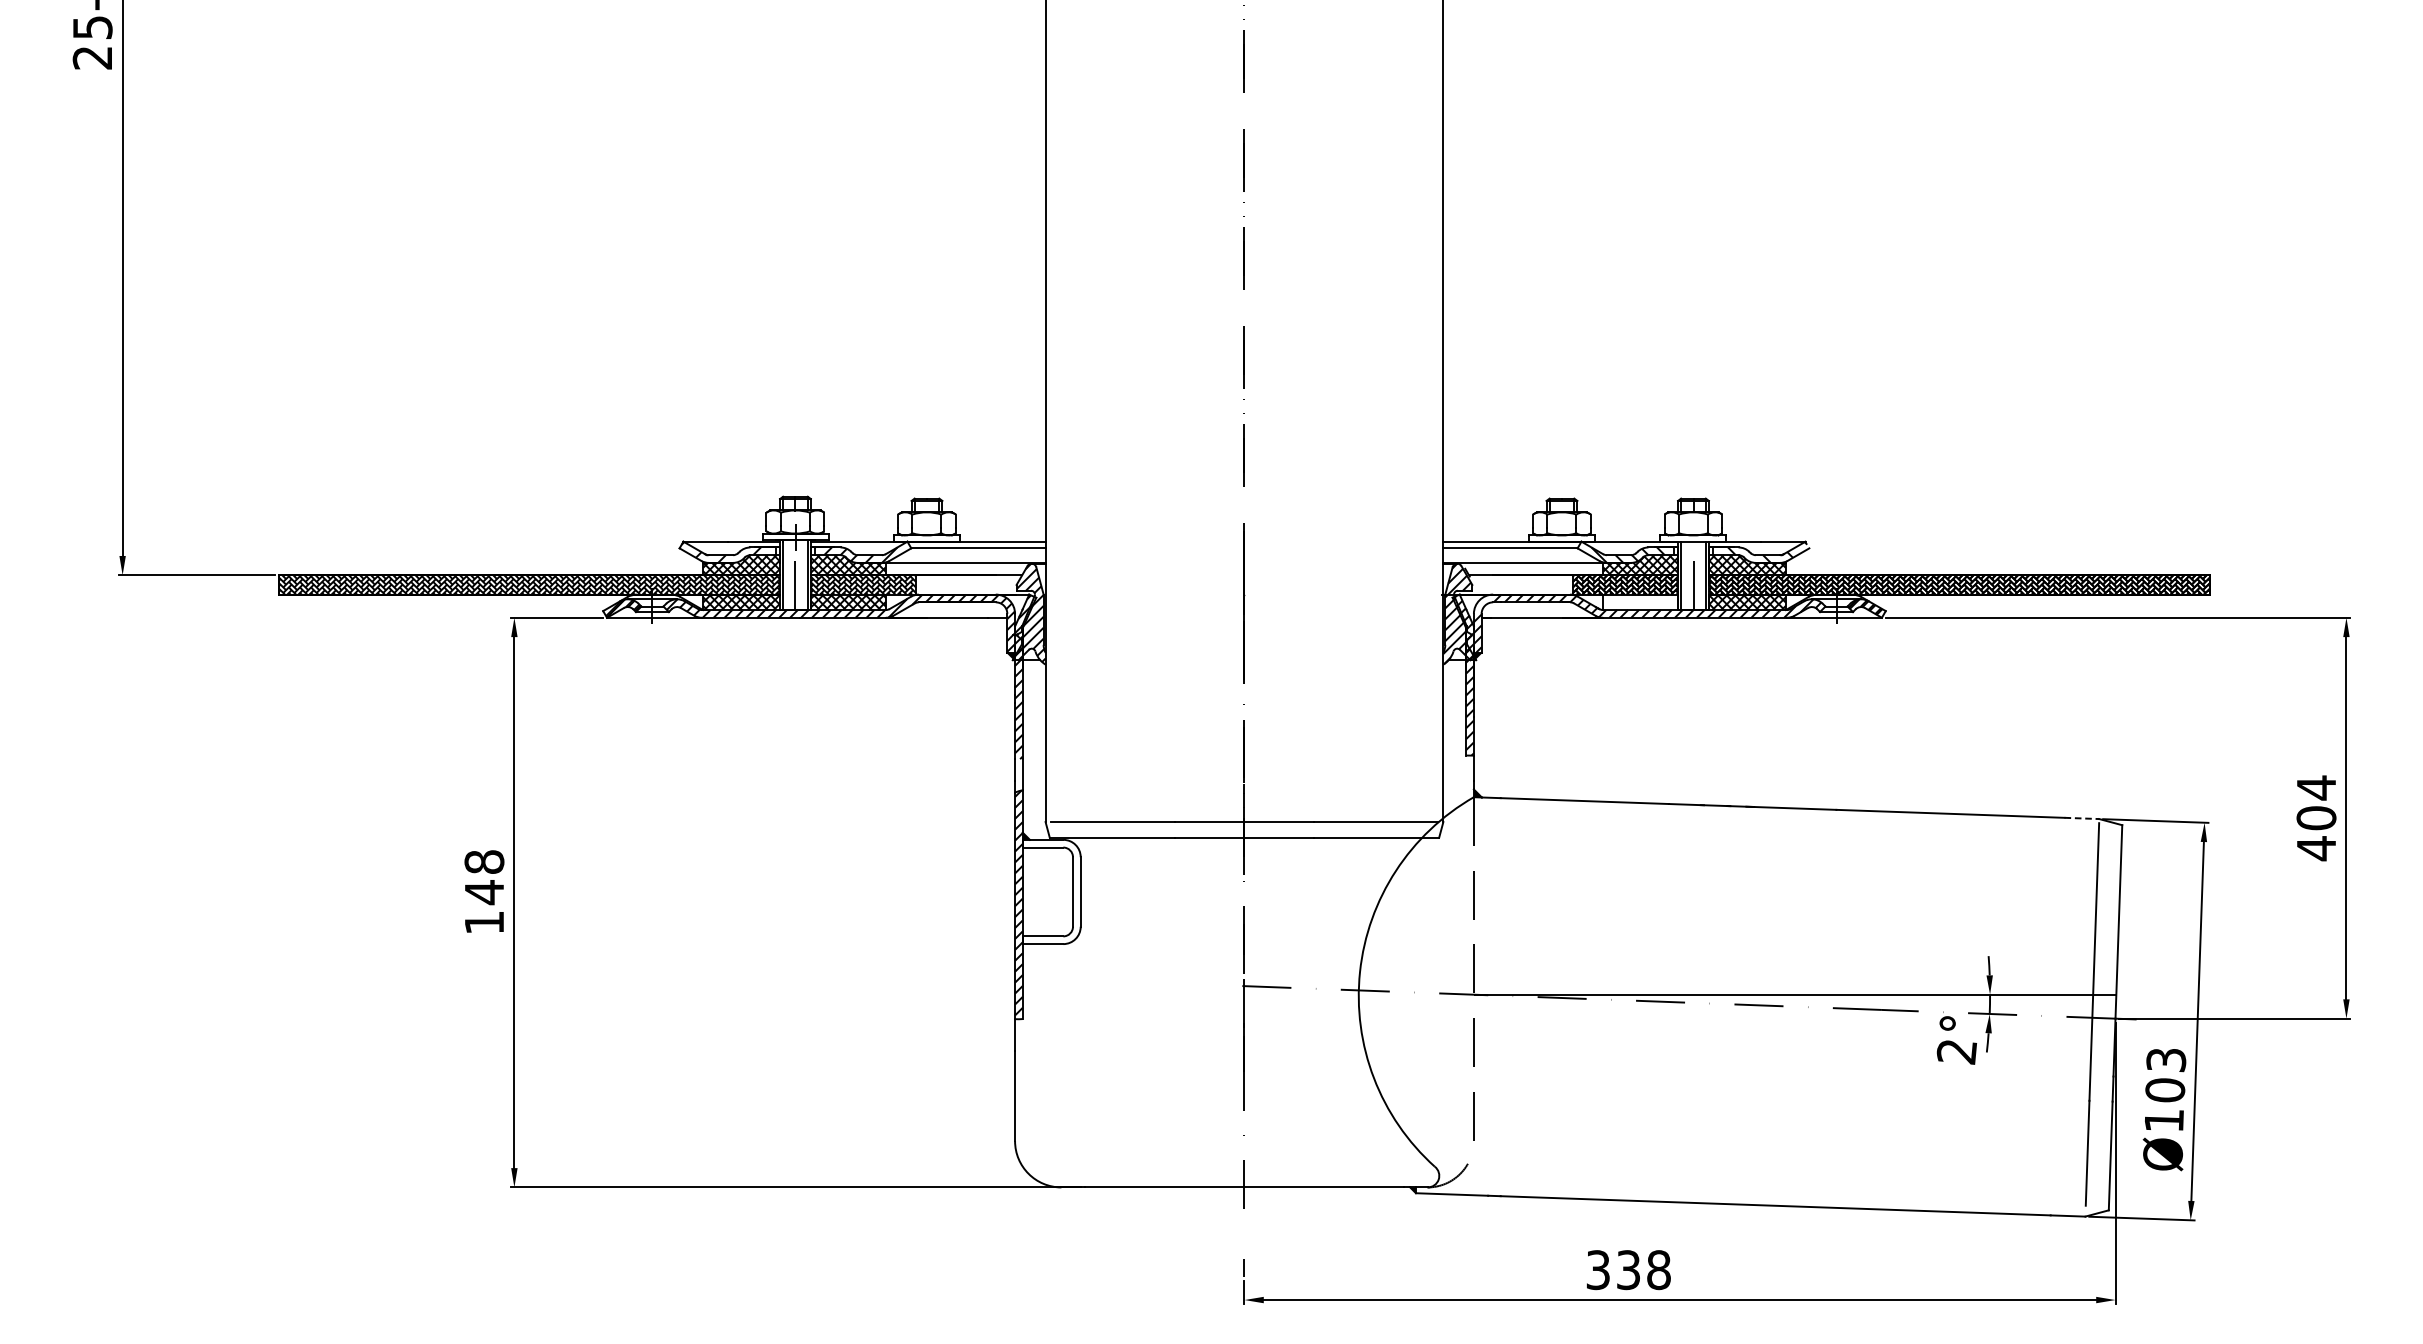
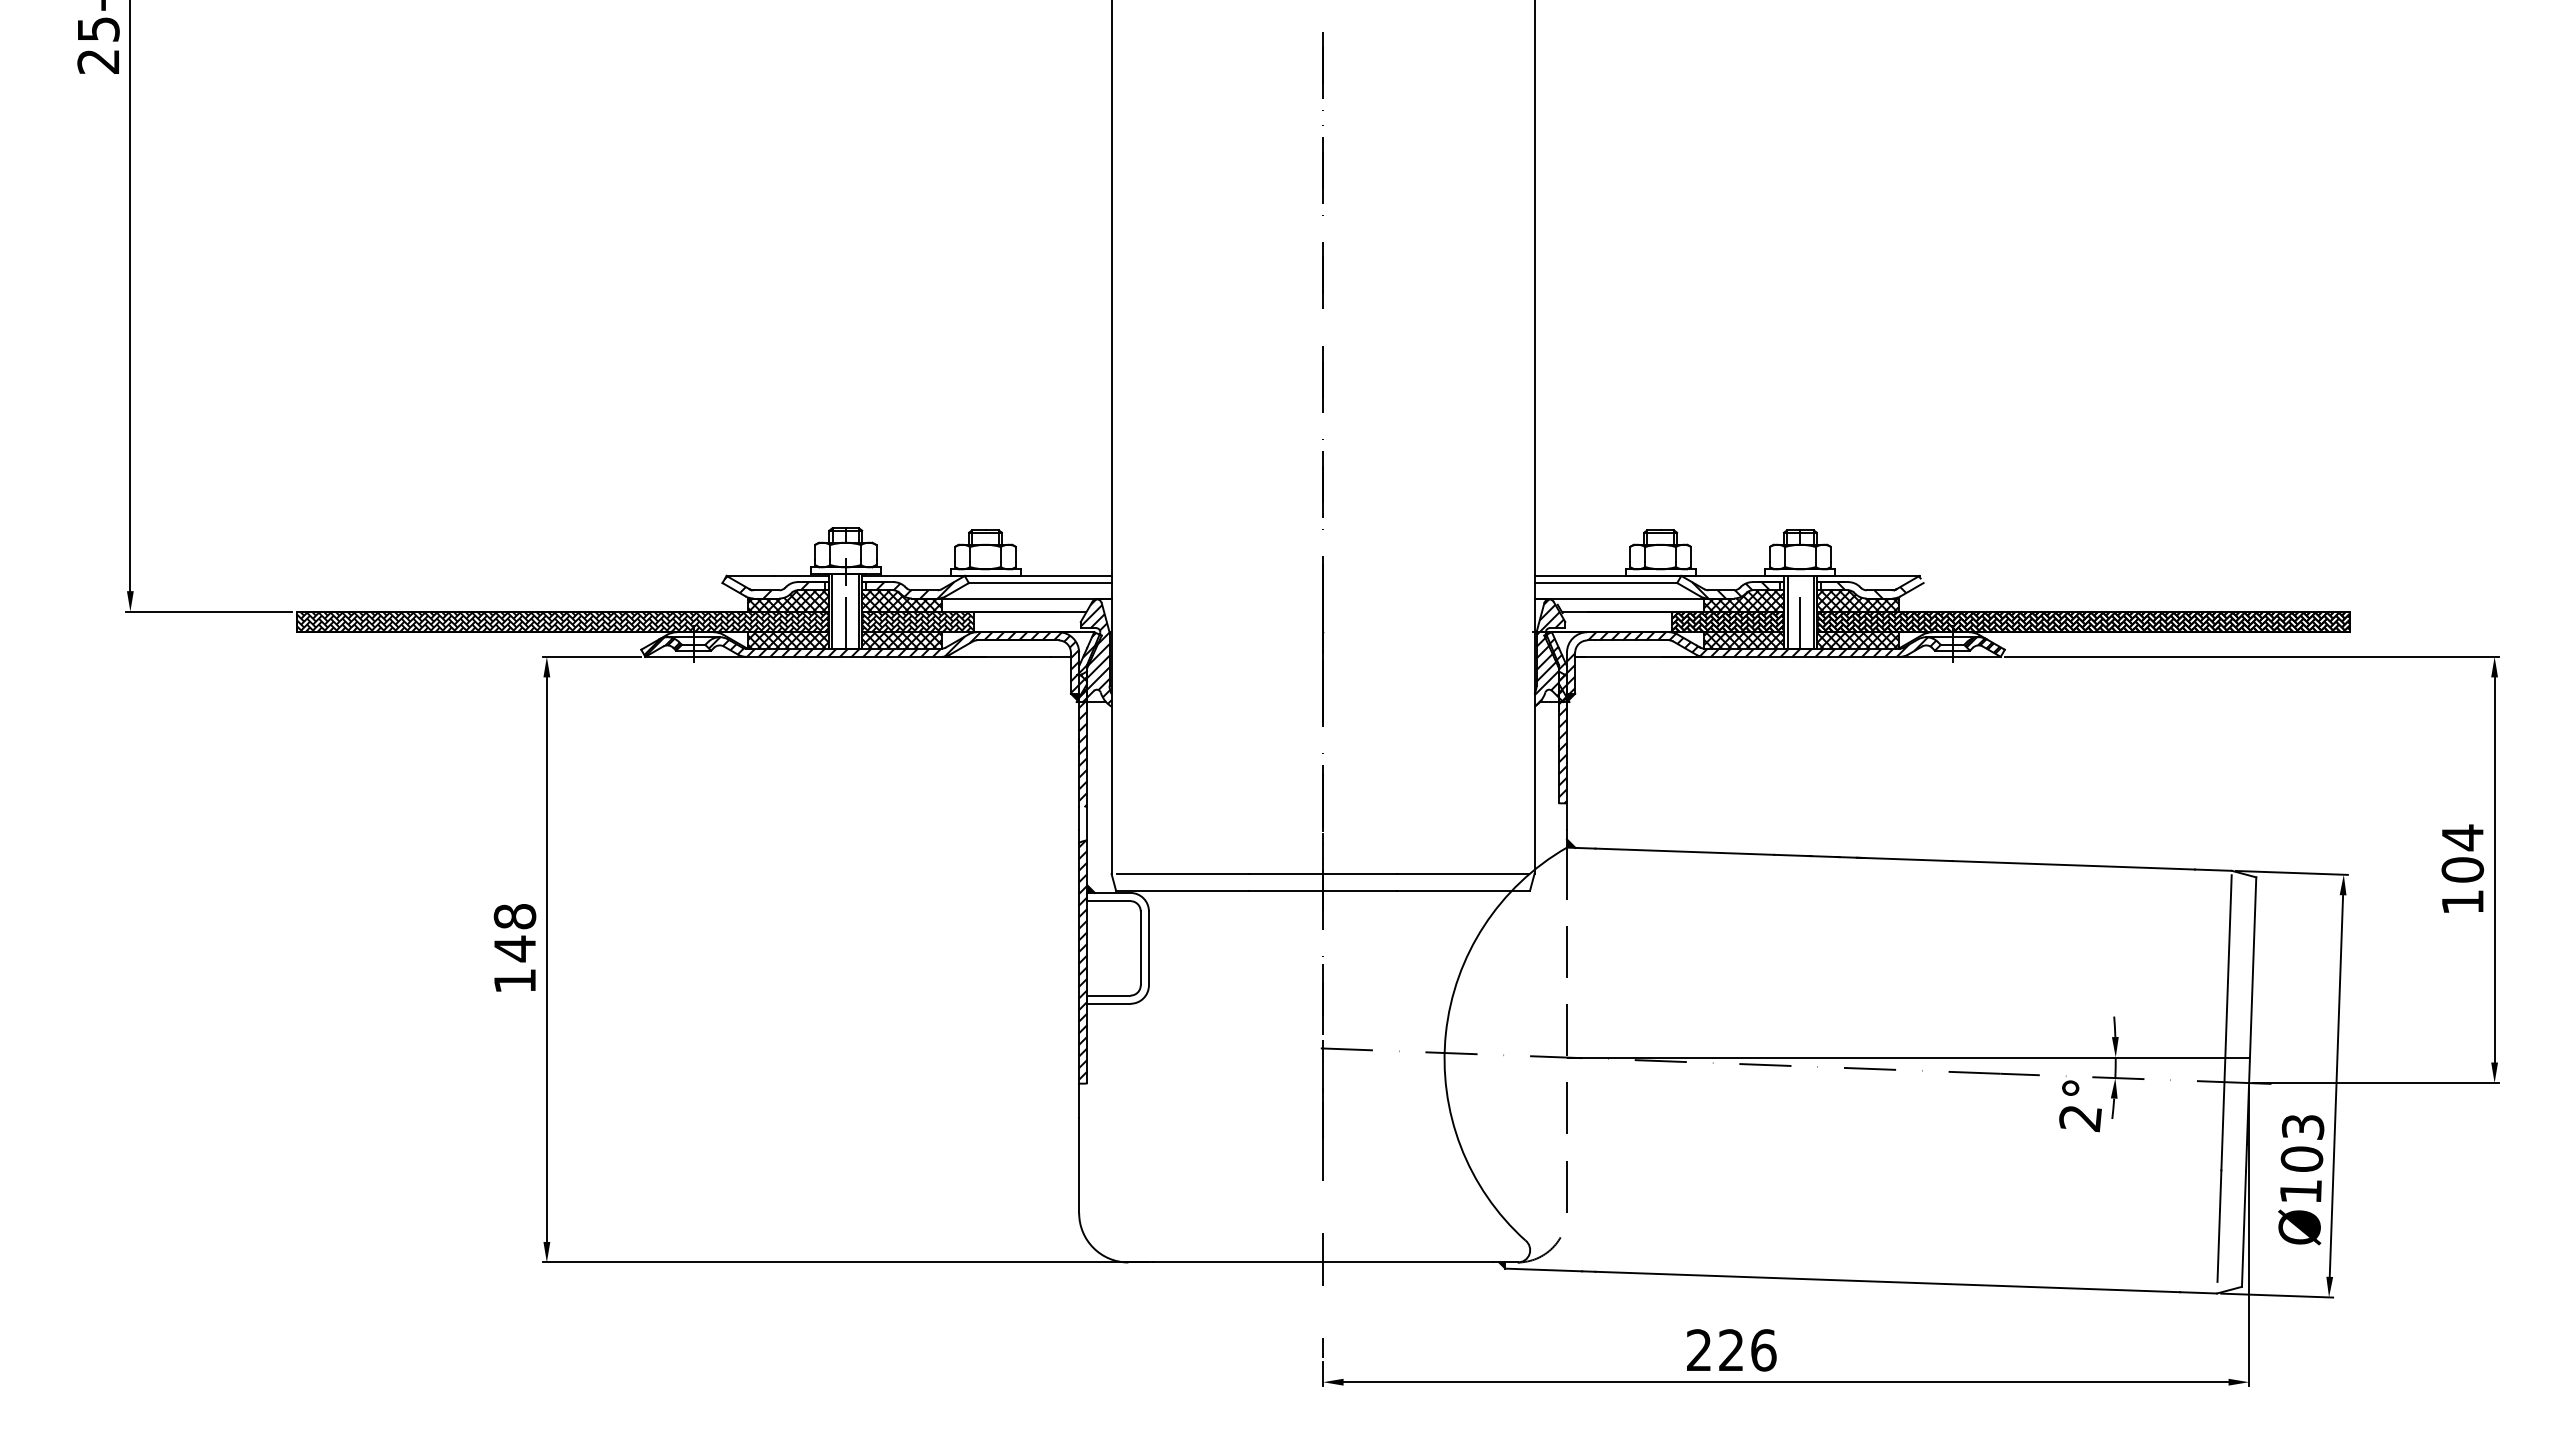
hatch: (1640, 602) -> (1744, 640), added
line: (2082, 818) -> (2213, 870), dashed -> solid
text: (2316, 848) -> (2462, 902), 404 -> 104
text: (1628, 1270) -> (1731, 1350), 338 -> 226

